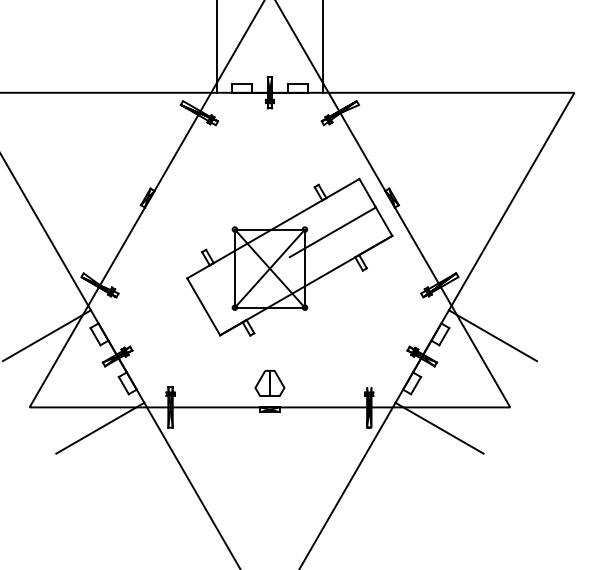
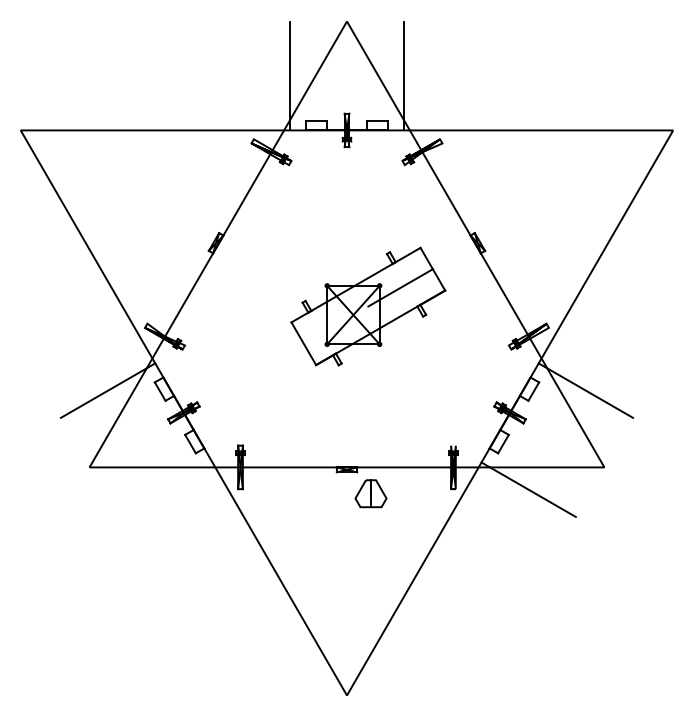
part: (290, 257) -> (368, 306), size x0.7
part: (269, 383) -> (370, 493), moved
line: (100, 428) -> (165, 489), removed

